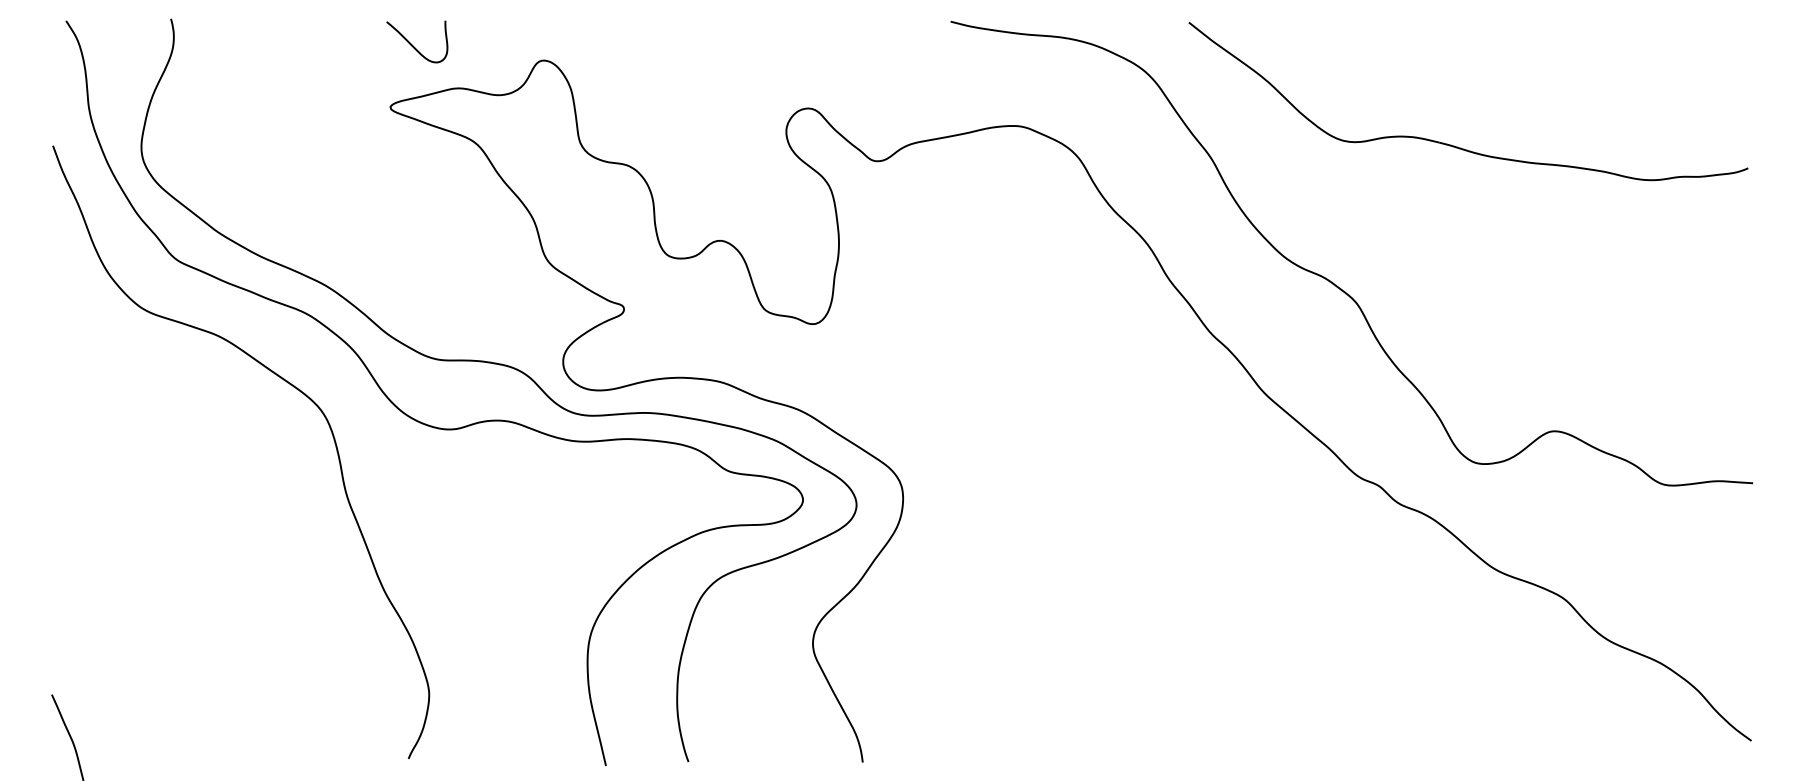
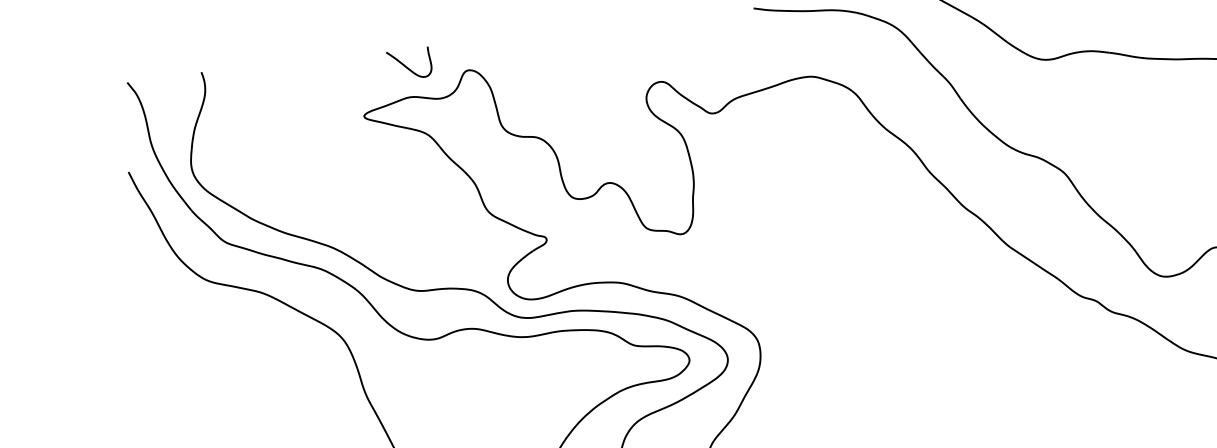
curve: (413, 45) -> (407, 66), moved

